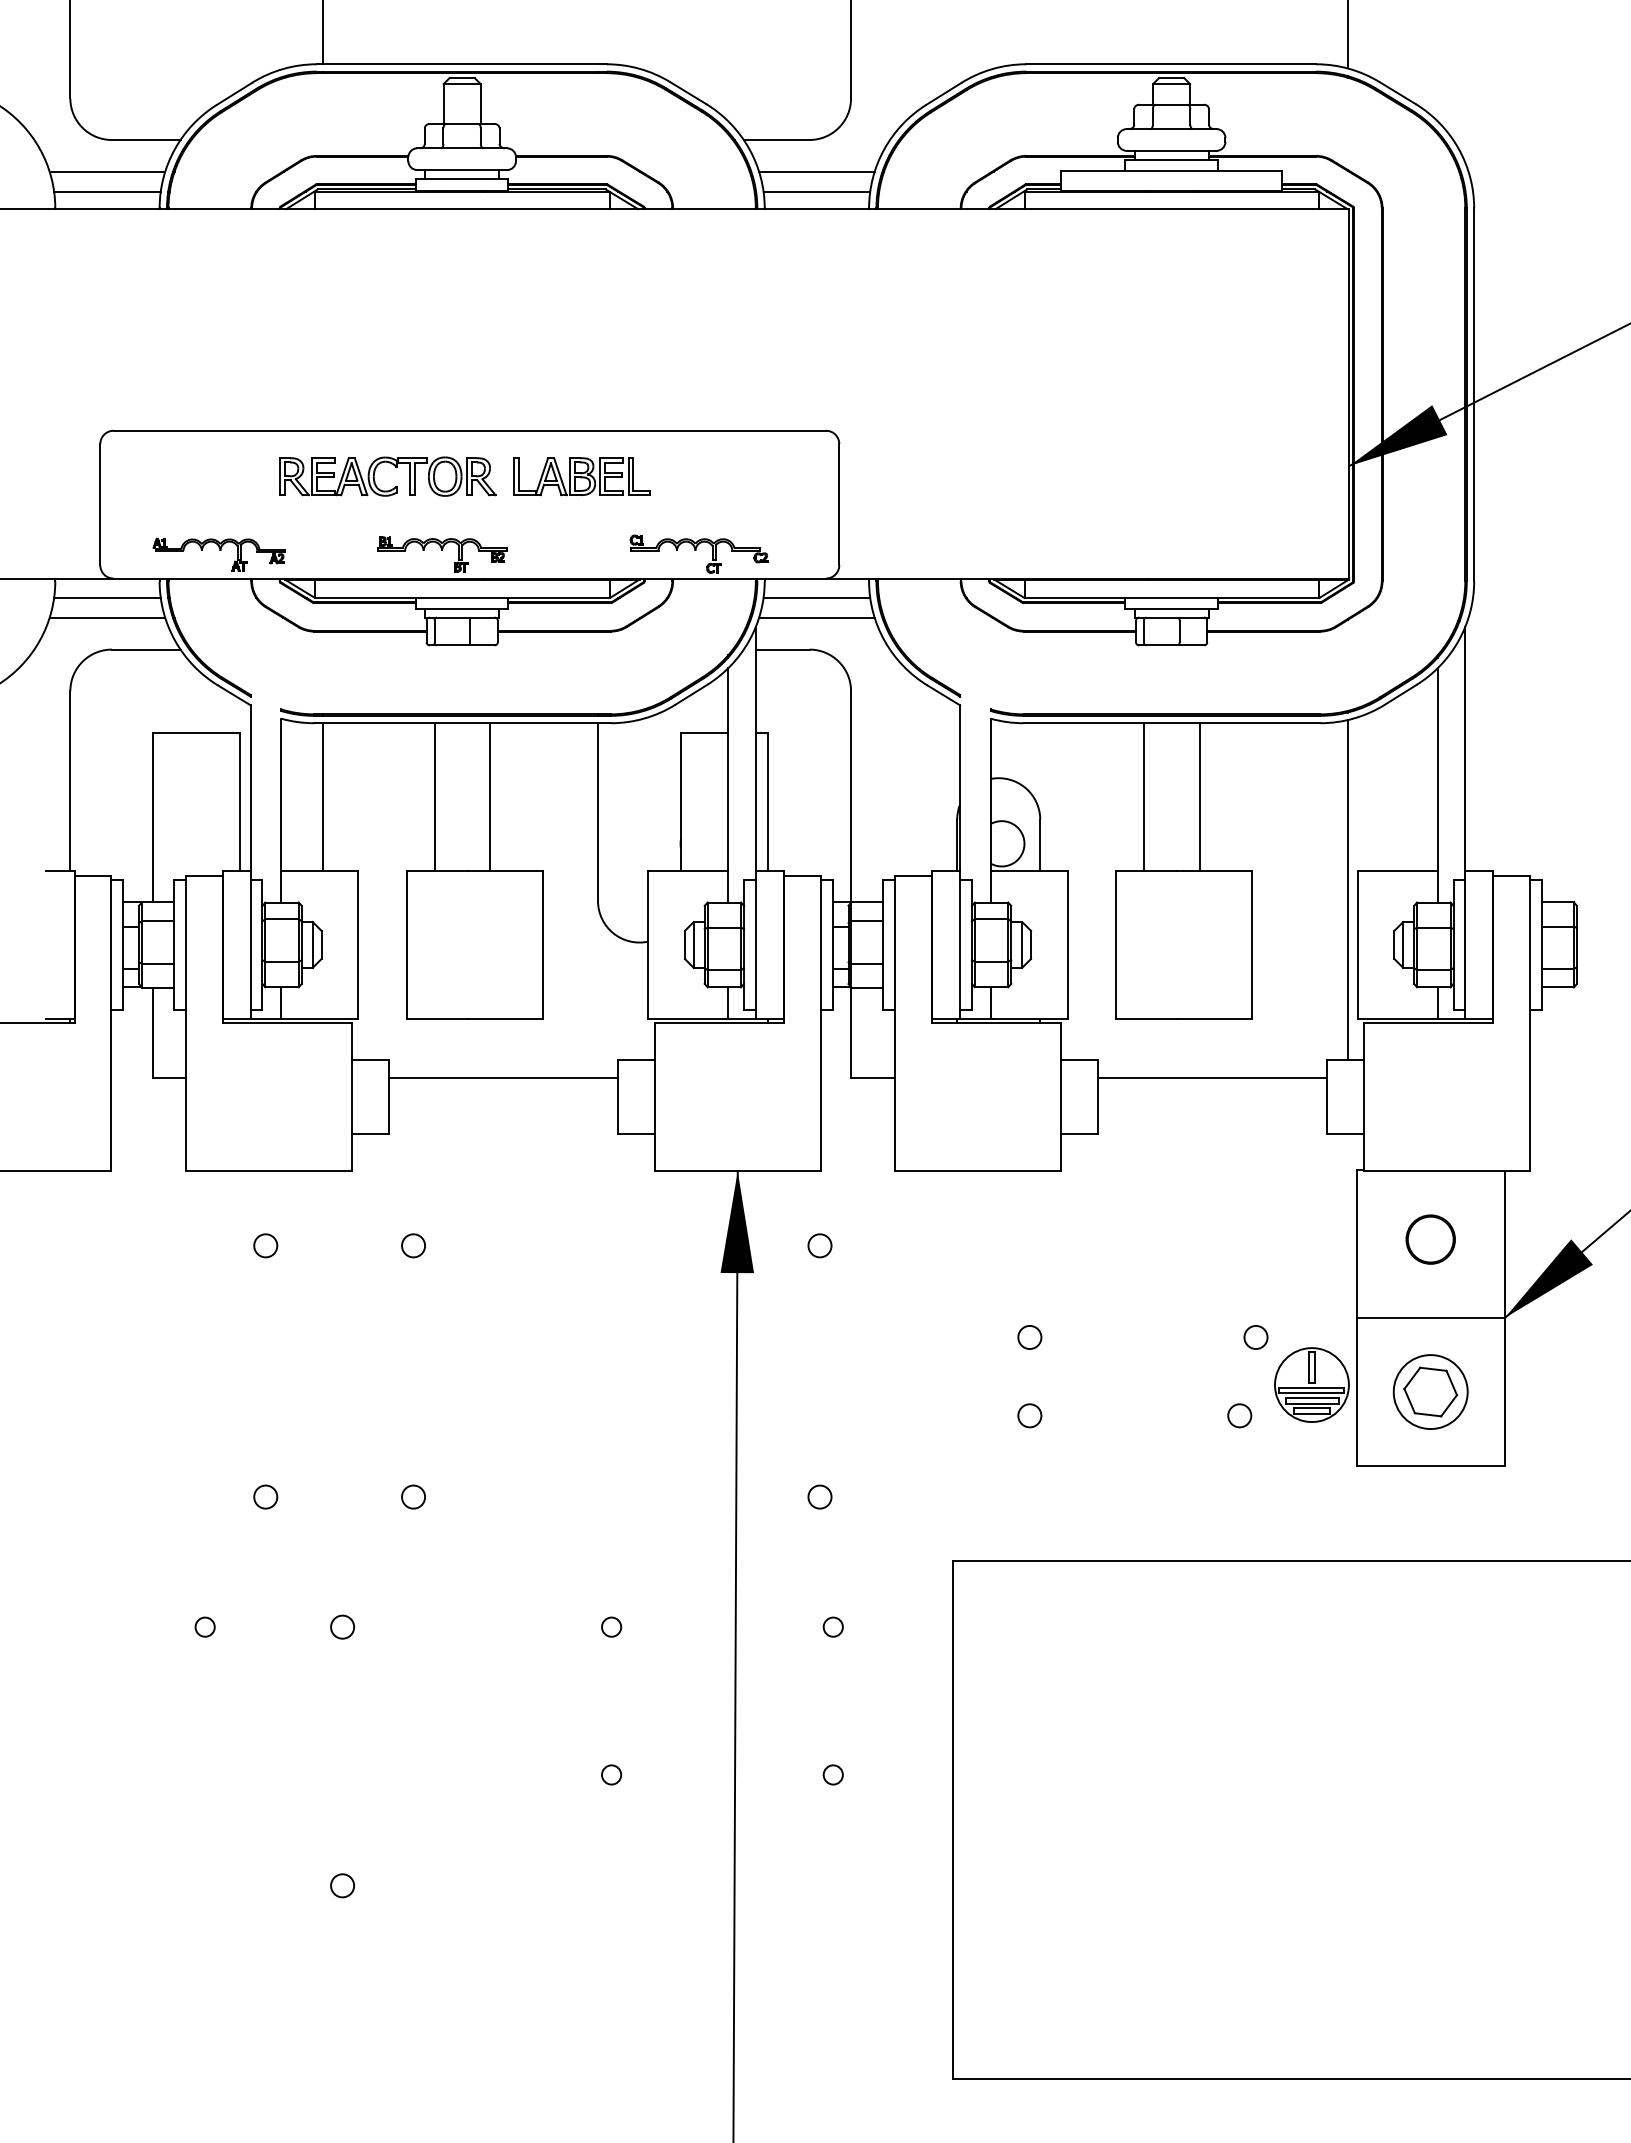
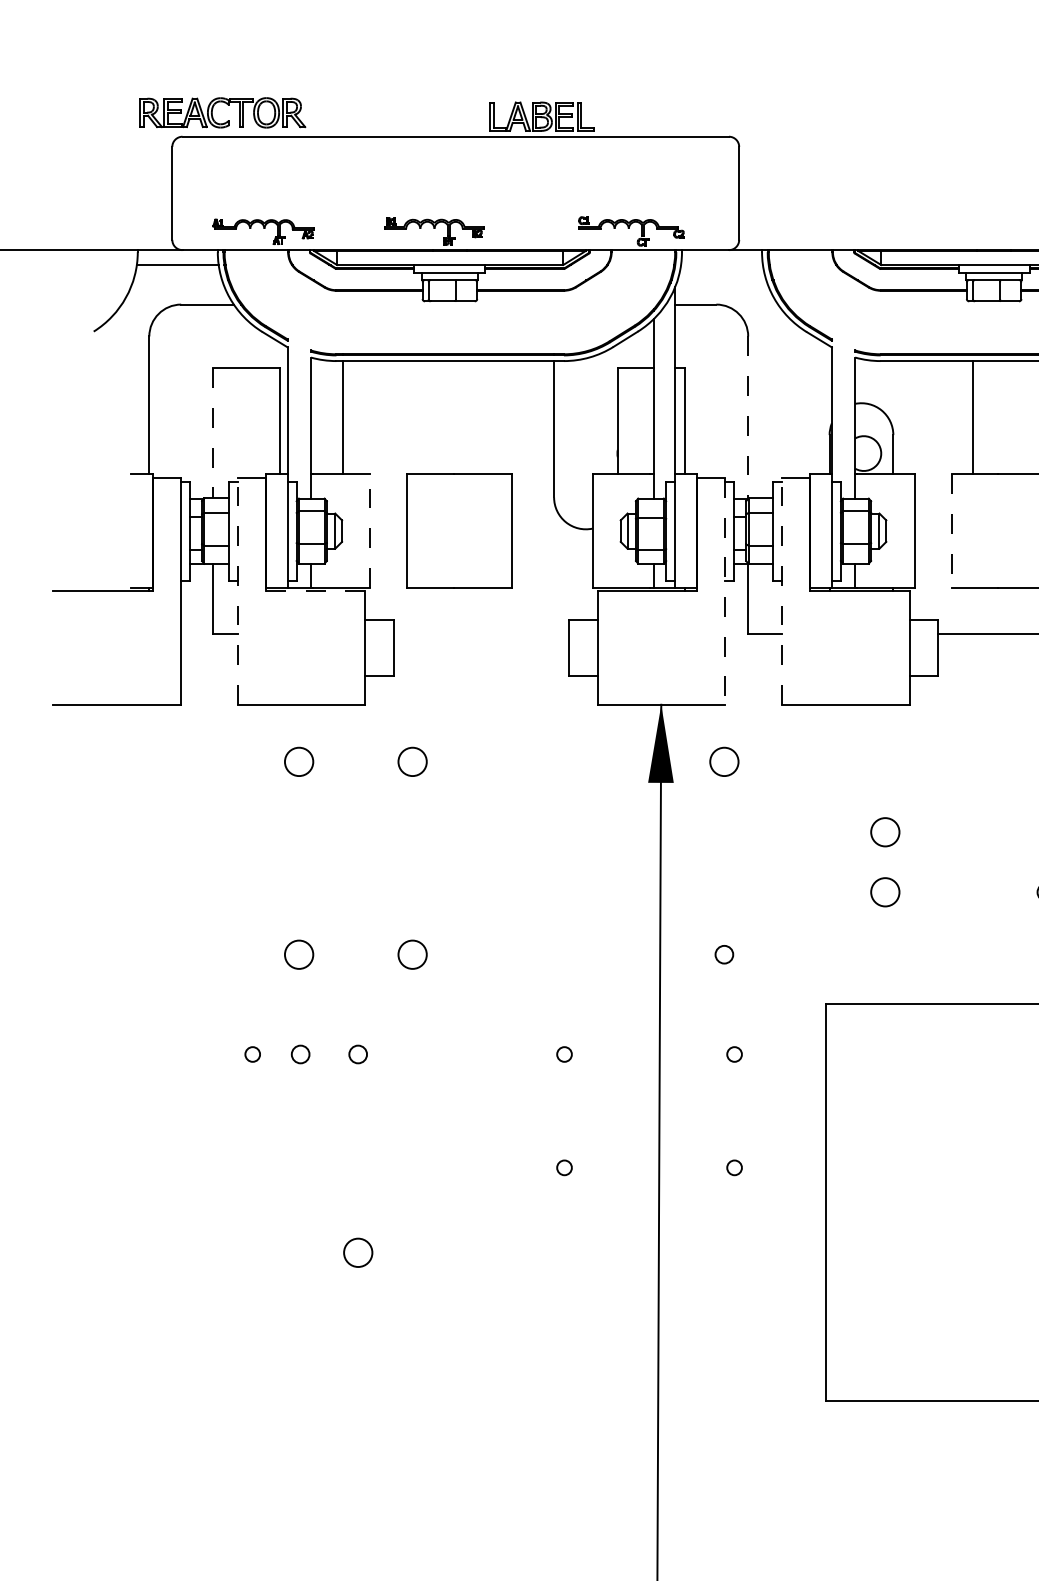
part: (395, 467) -> (228, 105), moved
part: (581, 476) -> (541, 116), moved
line: (816, 598) -> (721, 265), removed
line: (107, 617) -> (177, 279), removed
line: (816, 617) -> (721, 279), removed
line: (851, 796) -> (748, 417), solid -> dashed
line: (434, 797) -> (428, 418), removed
line: (490, 797) -> (471, 418), removed
line: (1199, 797) -> (1015, 418), removed
line: (153, 817) -> (213, 433), solid -> dashed
line: (358, 944) -> (370, 530), solid -> dashed
line: (1116, 944) -> (951, 530), solid -> dashed
line: (185, 1023) -> (237, 591), solid -> dashed
line: (287, 1023) -> (315, 591), solid -> dashed
line: (820, 1023) -> (724, 591), solid -> dashed
line: (895, 1023) -> (782, 591), solid -> dashed
line: (502, 1078) -> (480, 633), removed
circle: (265, 1245) -> (299, 761), size x1.6
circle: (413, 1245) -> (412, 761), size x1.6
circle: (819, 1245) -> (724, 761), size x1.6
circle: (1029, 1337) -> (885, 832), size x1.6
circle: (1029, 1415) -> (885, 892), size x1.6
circle: (265, 1496) -> (299, 954), size x1.6
circle: (413, 1496) -> (412, 954), size x1.6
circle: (267, 1626) -> (300, 1053), added
circle: (342, 1885) -> (358, 1252), size x1.6

